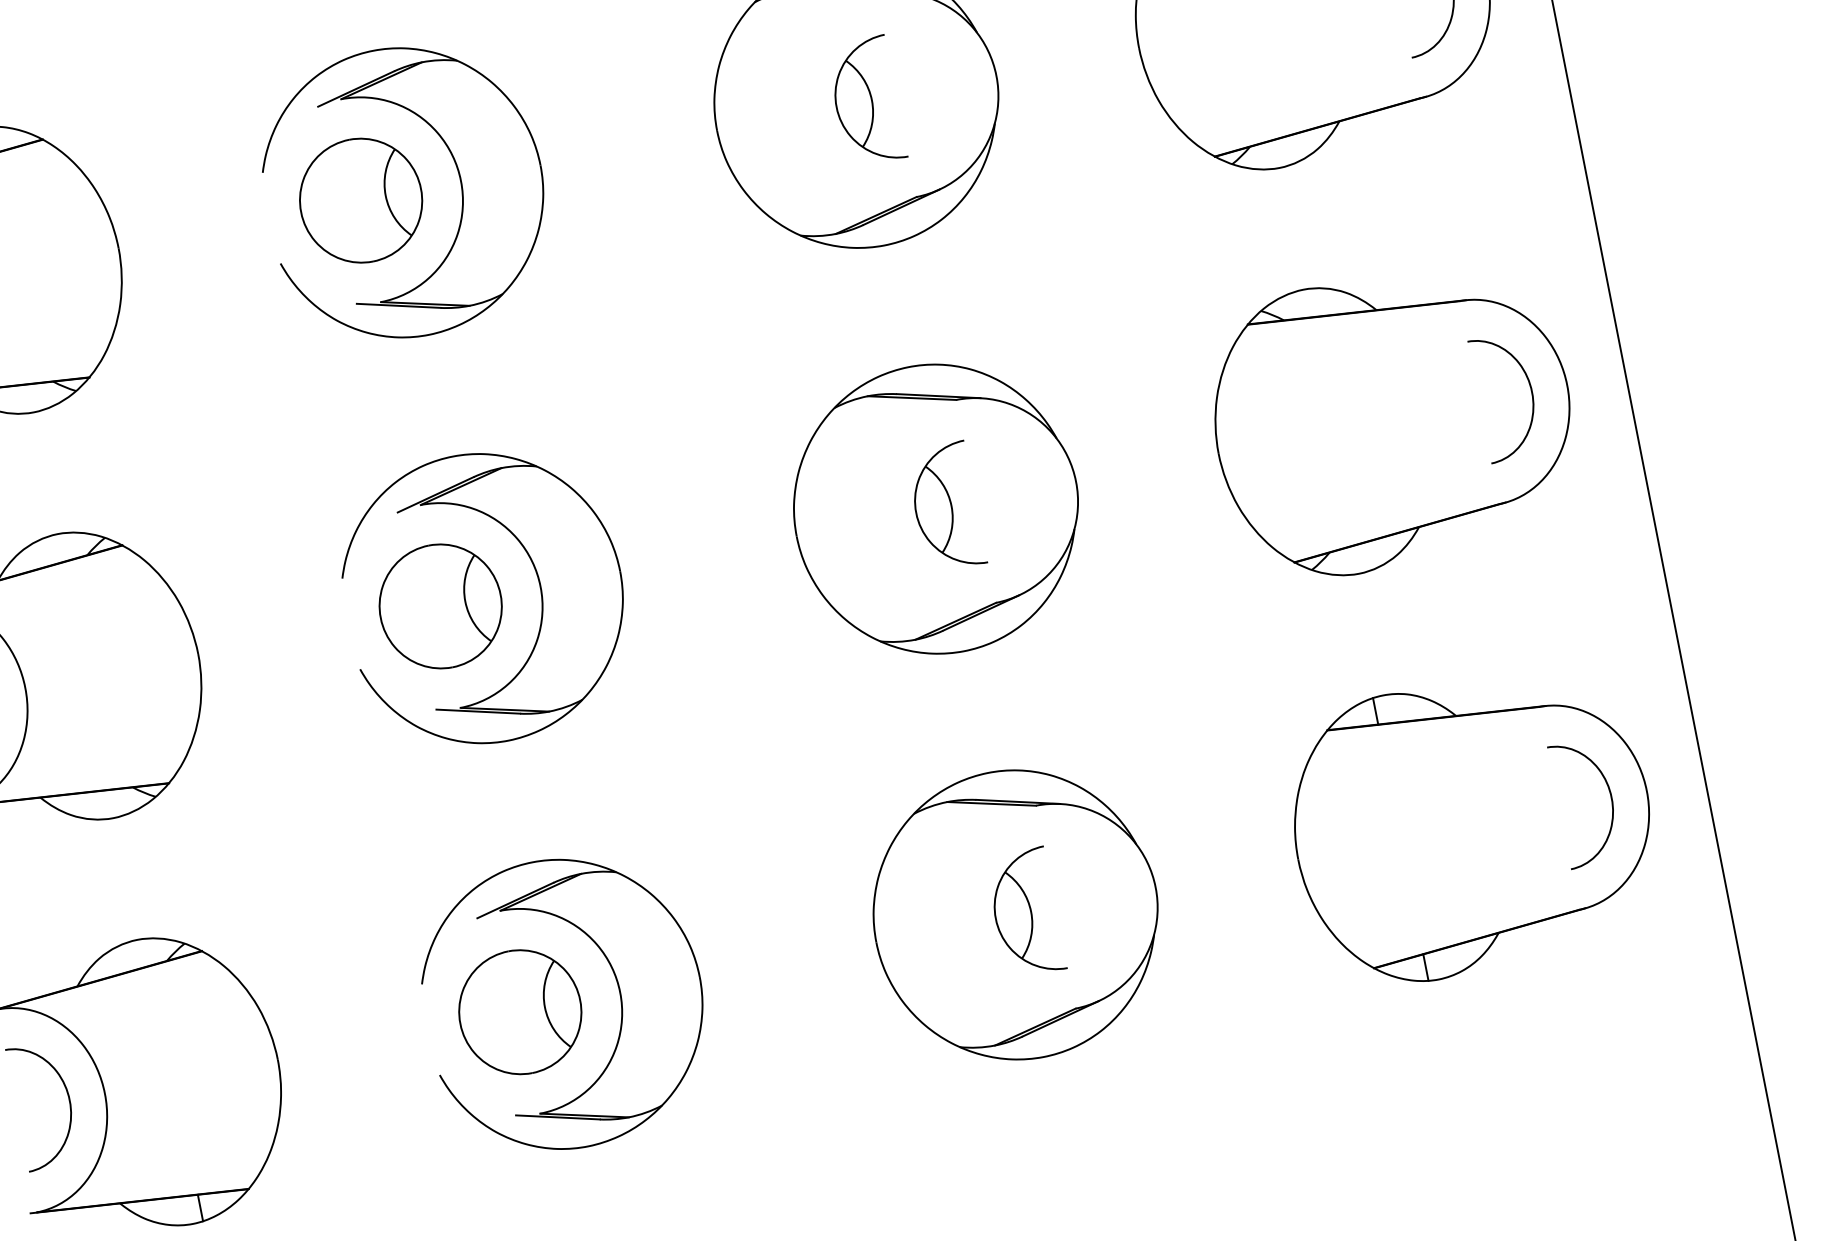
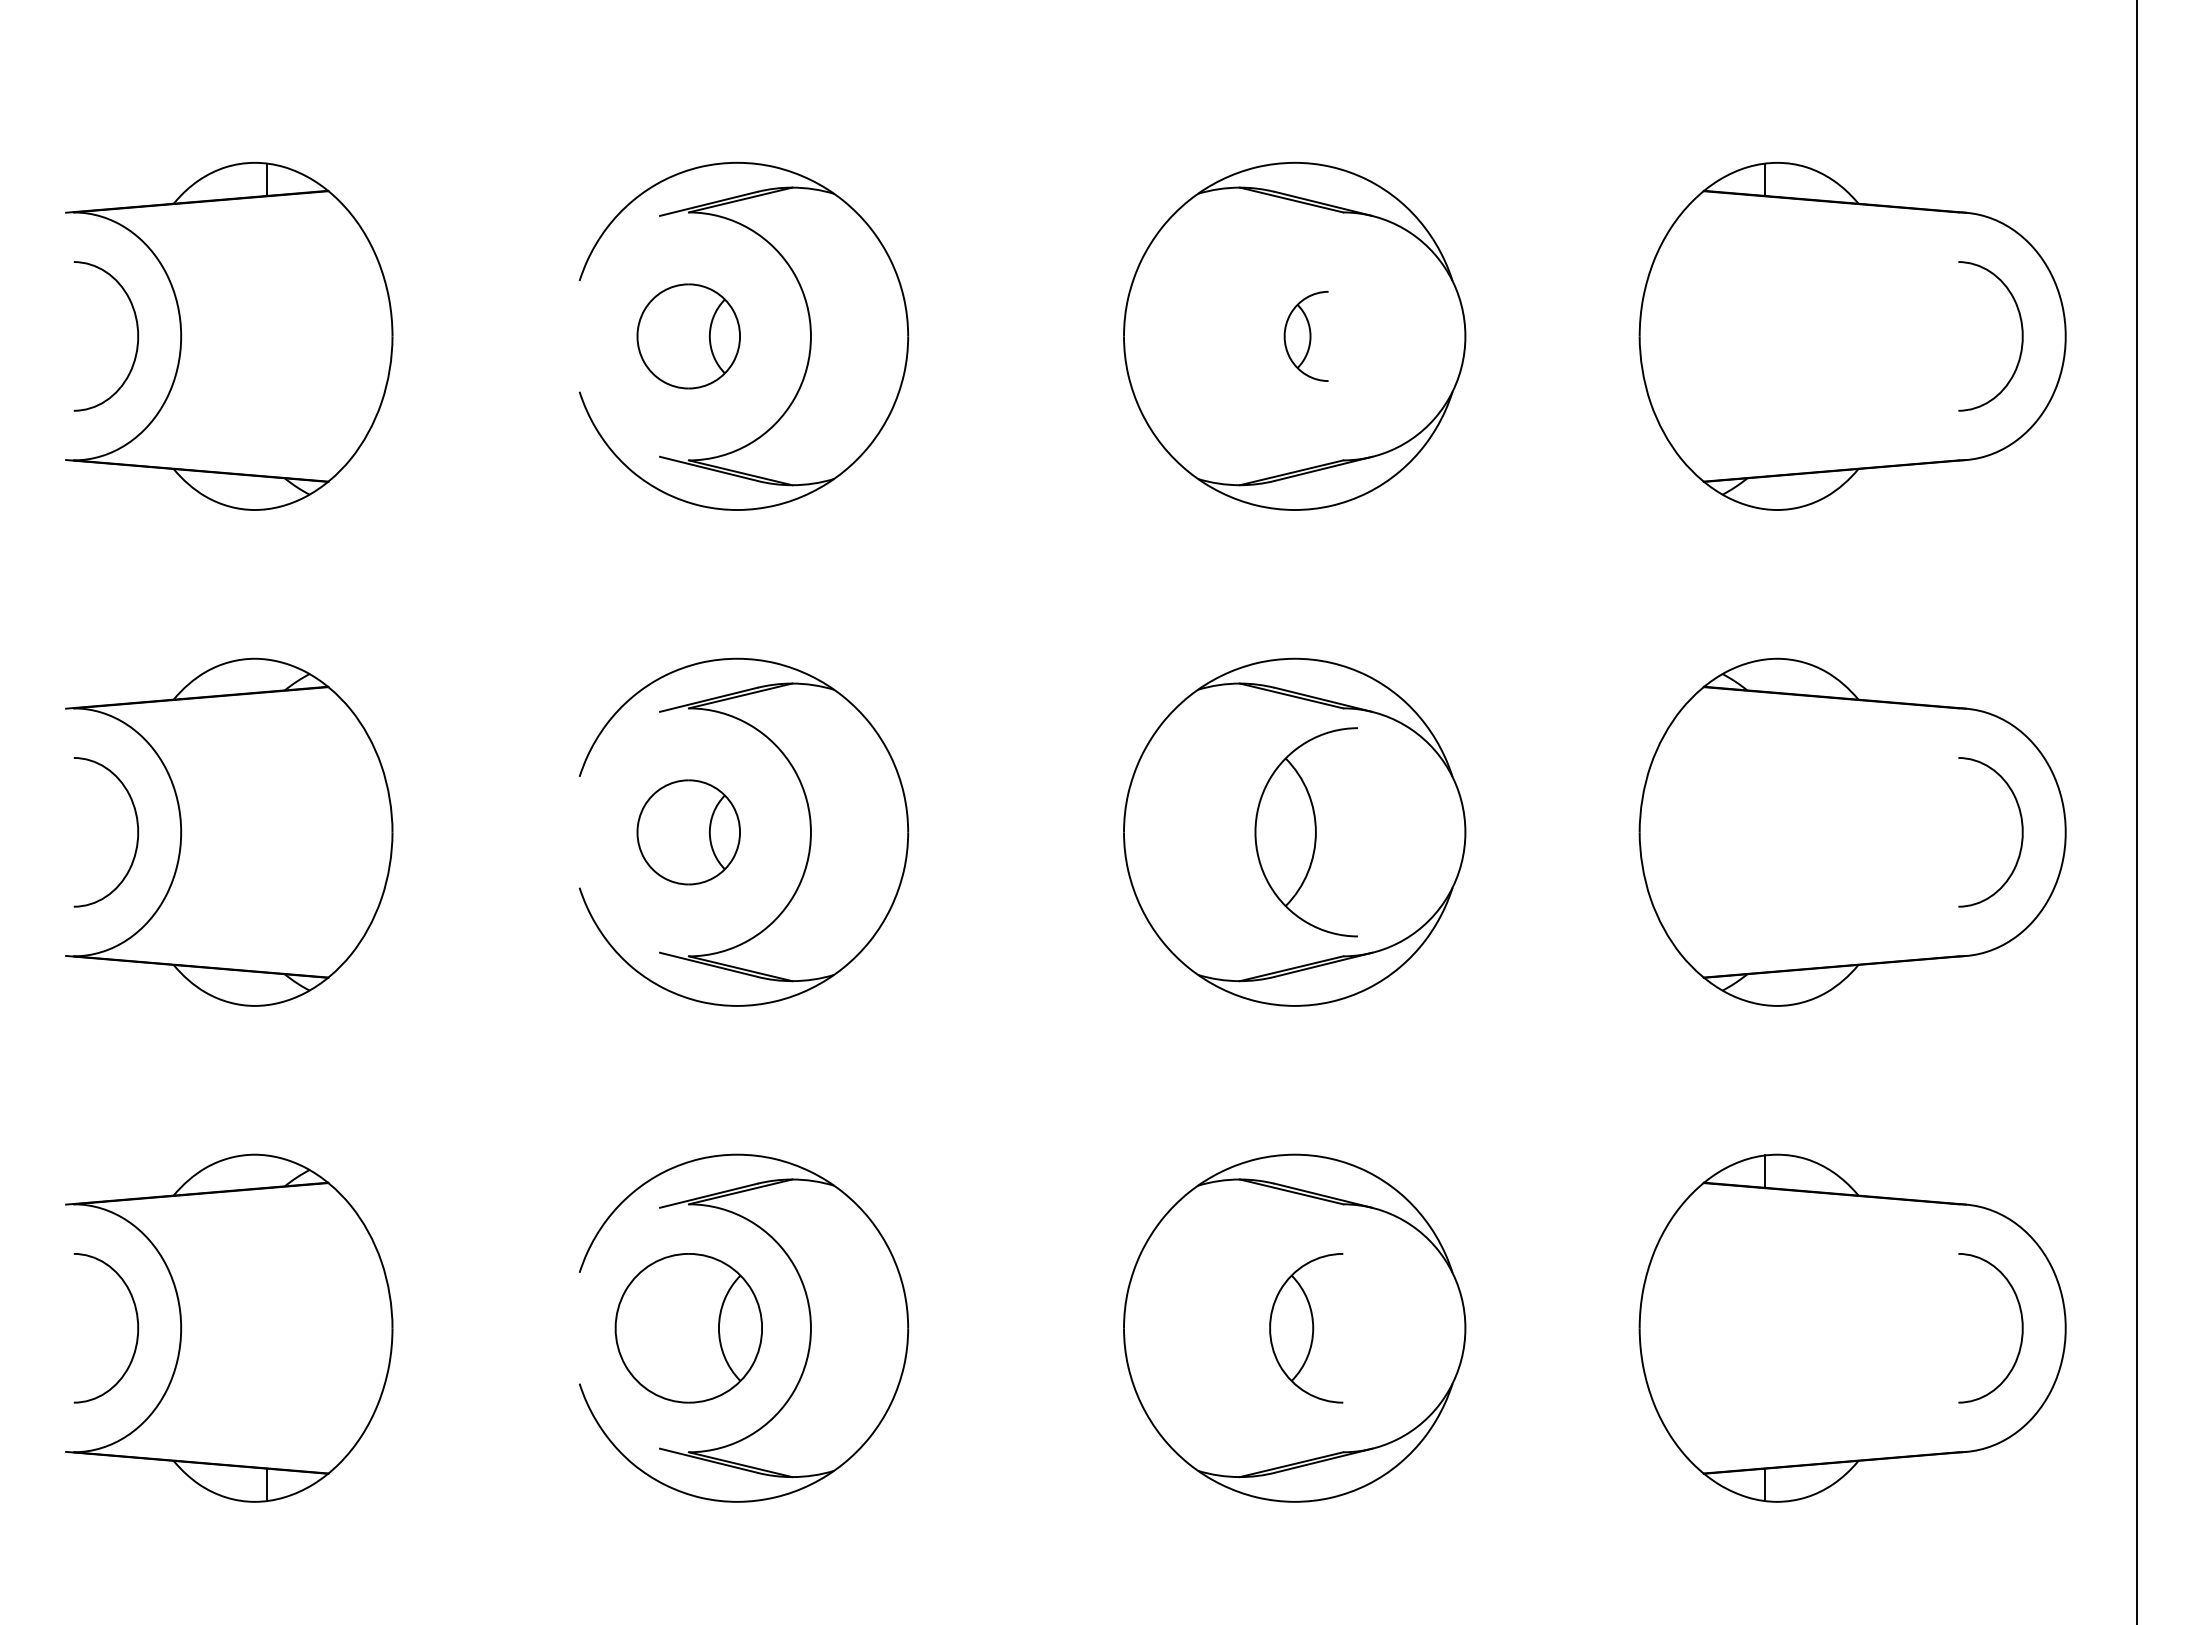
part: (866, 101) -> (1306, 336), size x0.6
part: (360, 200) -> (688, 336), size x0.7
part: (946, 507) -> (1306, 832), size x1.4
part: (440, 606) -> (688, 832), size x0.7

